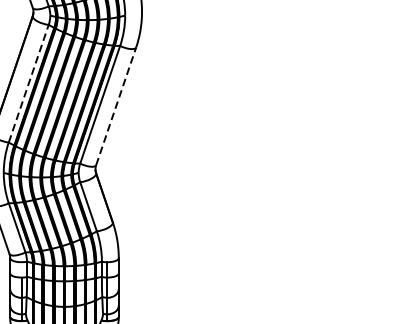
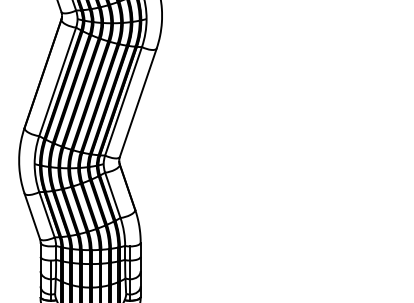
line: (28, 83) -> (57, 81), dashed -> solid
line: (116, 106) -> (138, 102), dashed -> solid

